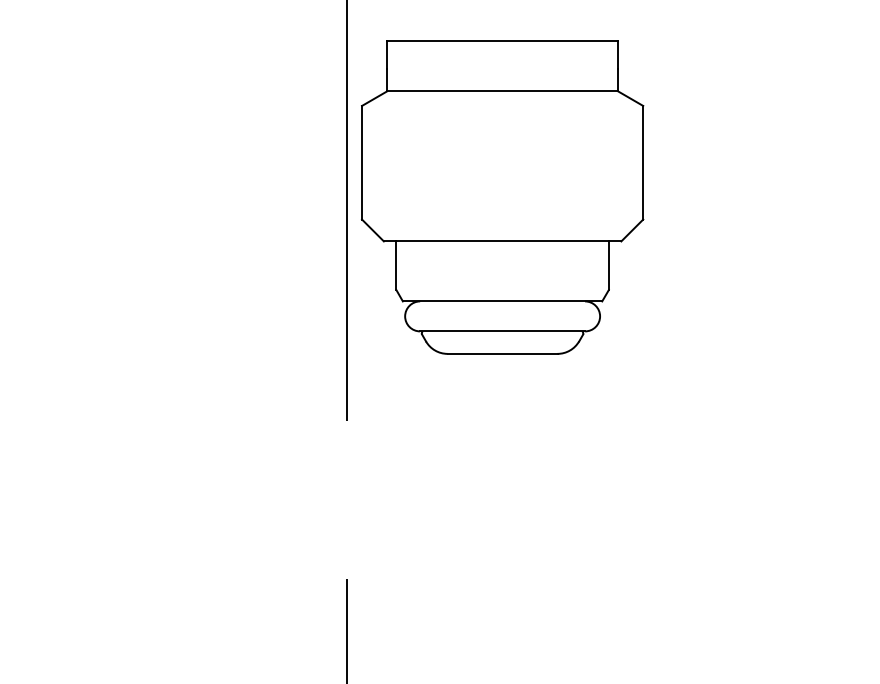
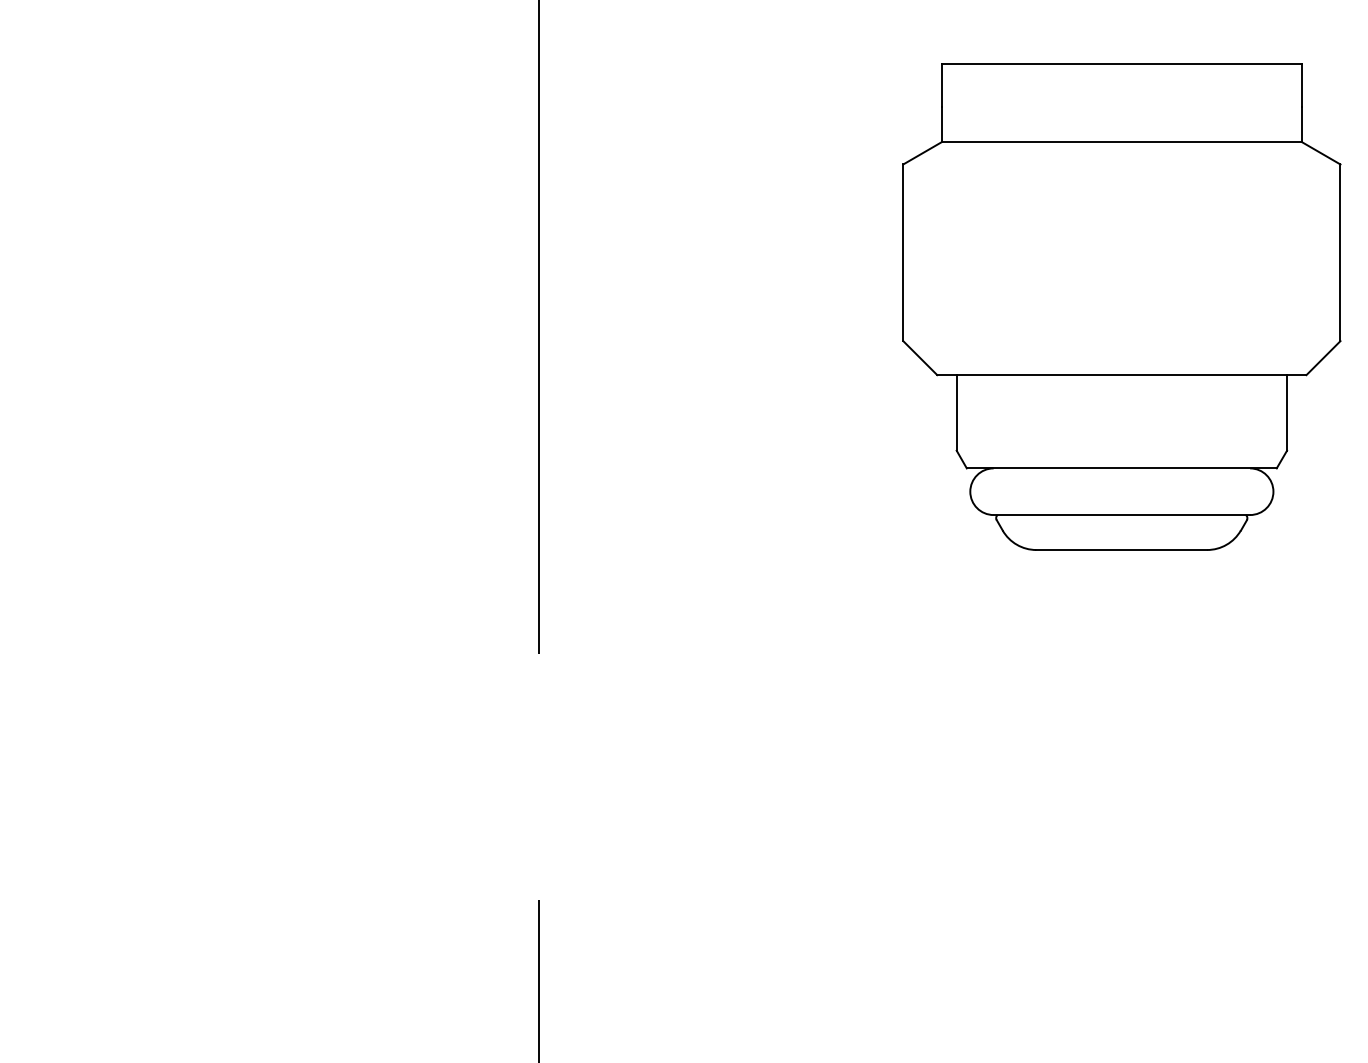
part: (502, 197) -> (1121, 306), moved

